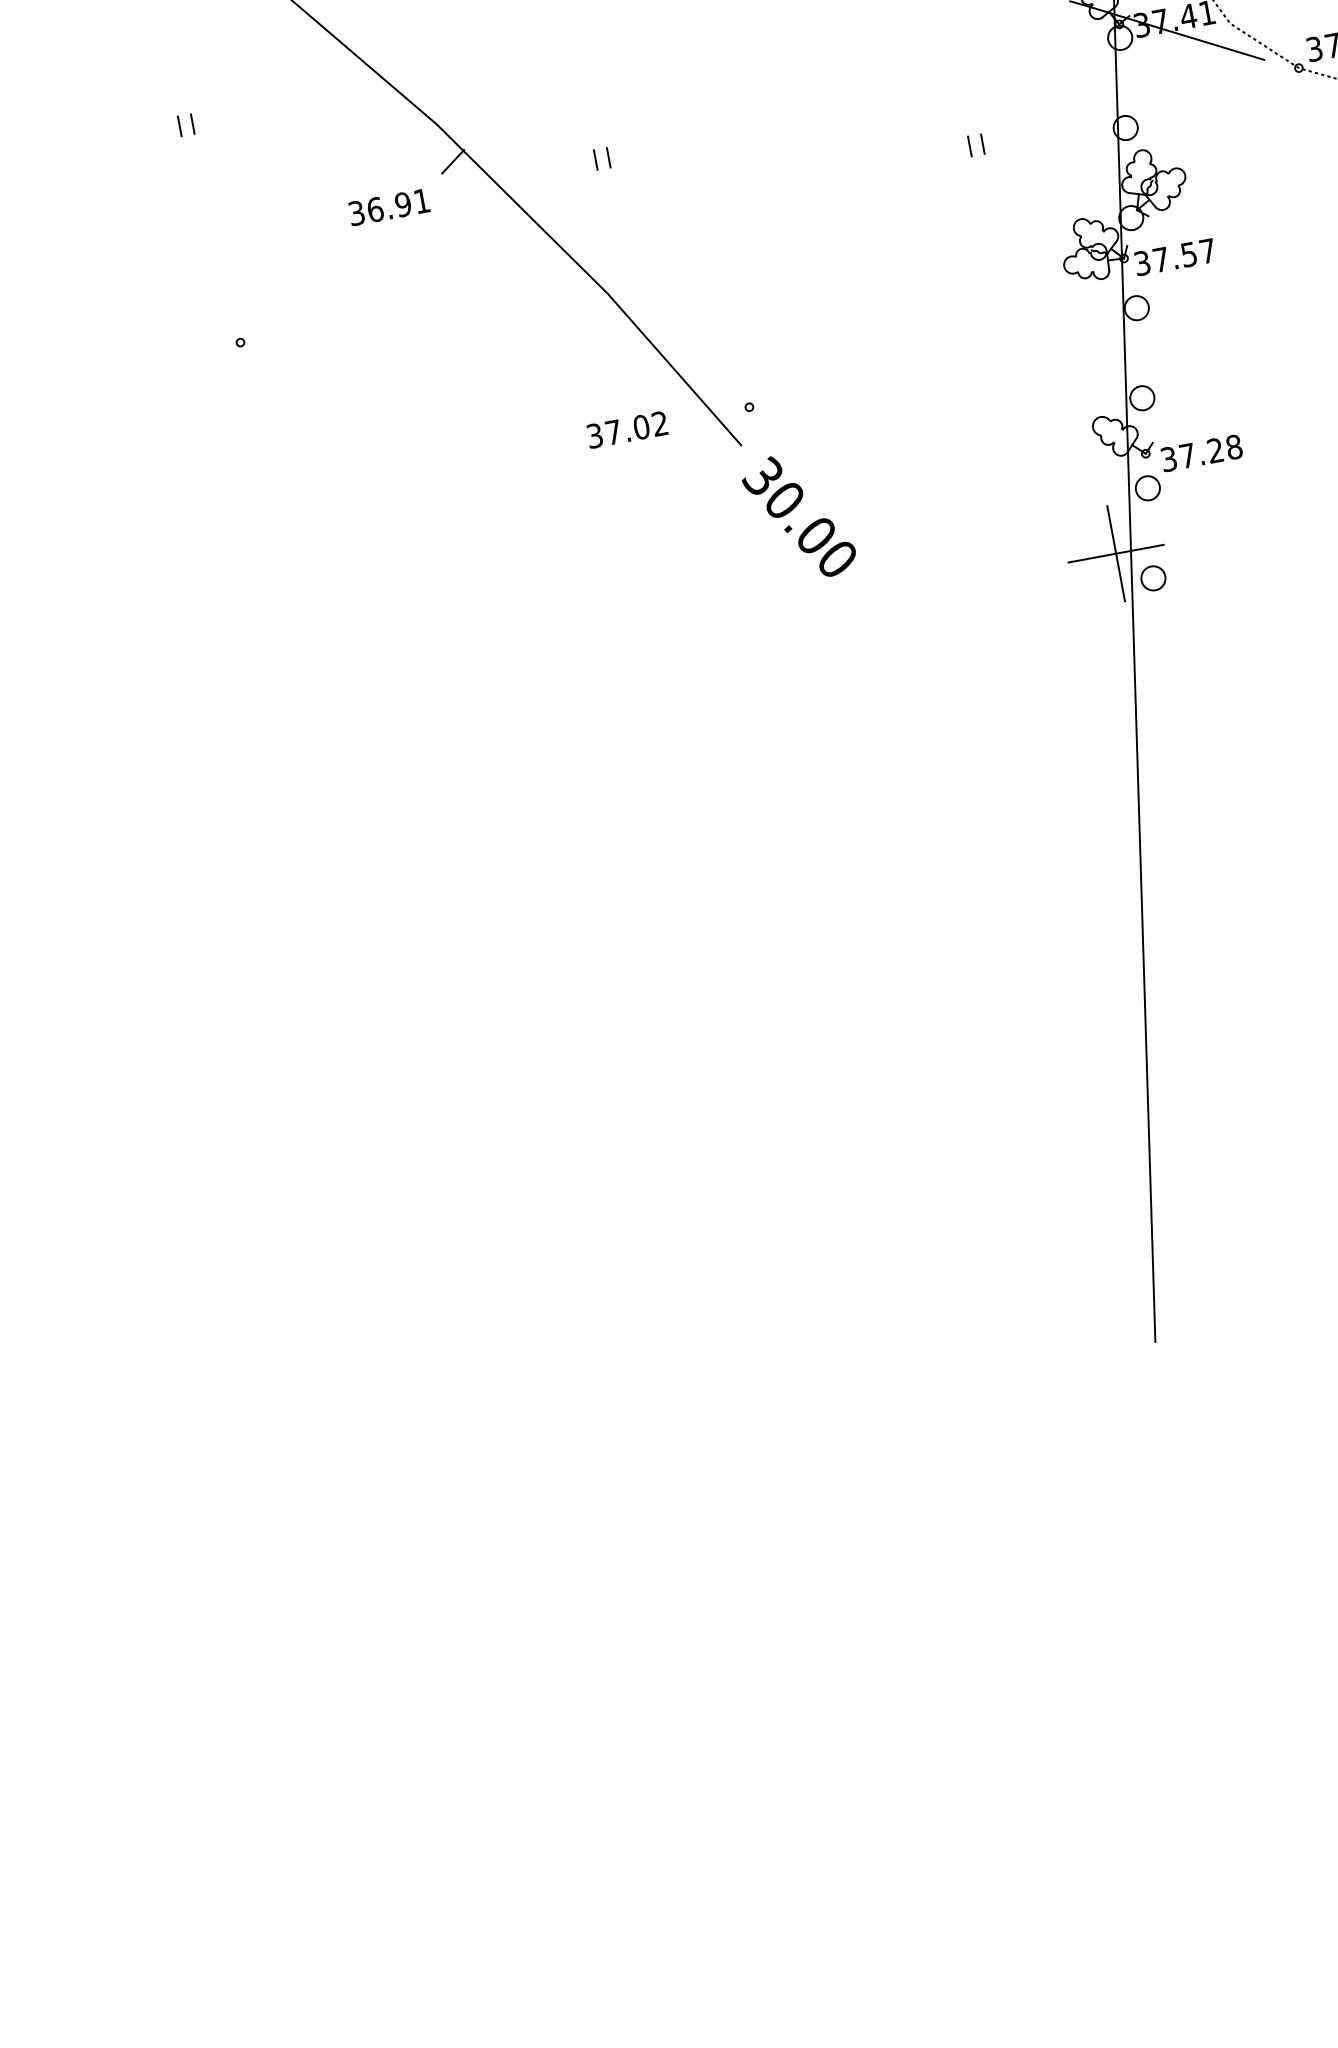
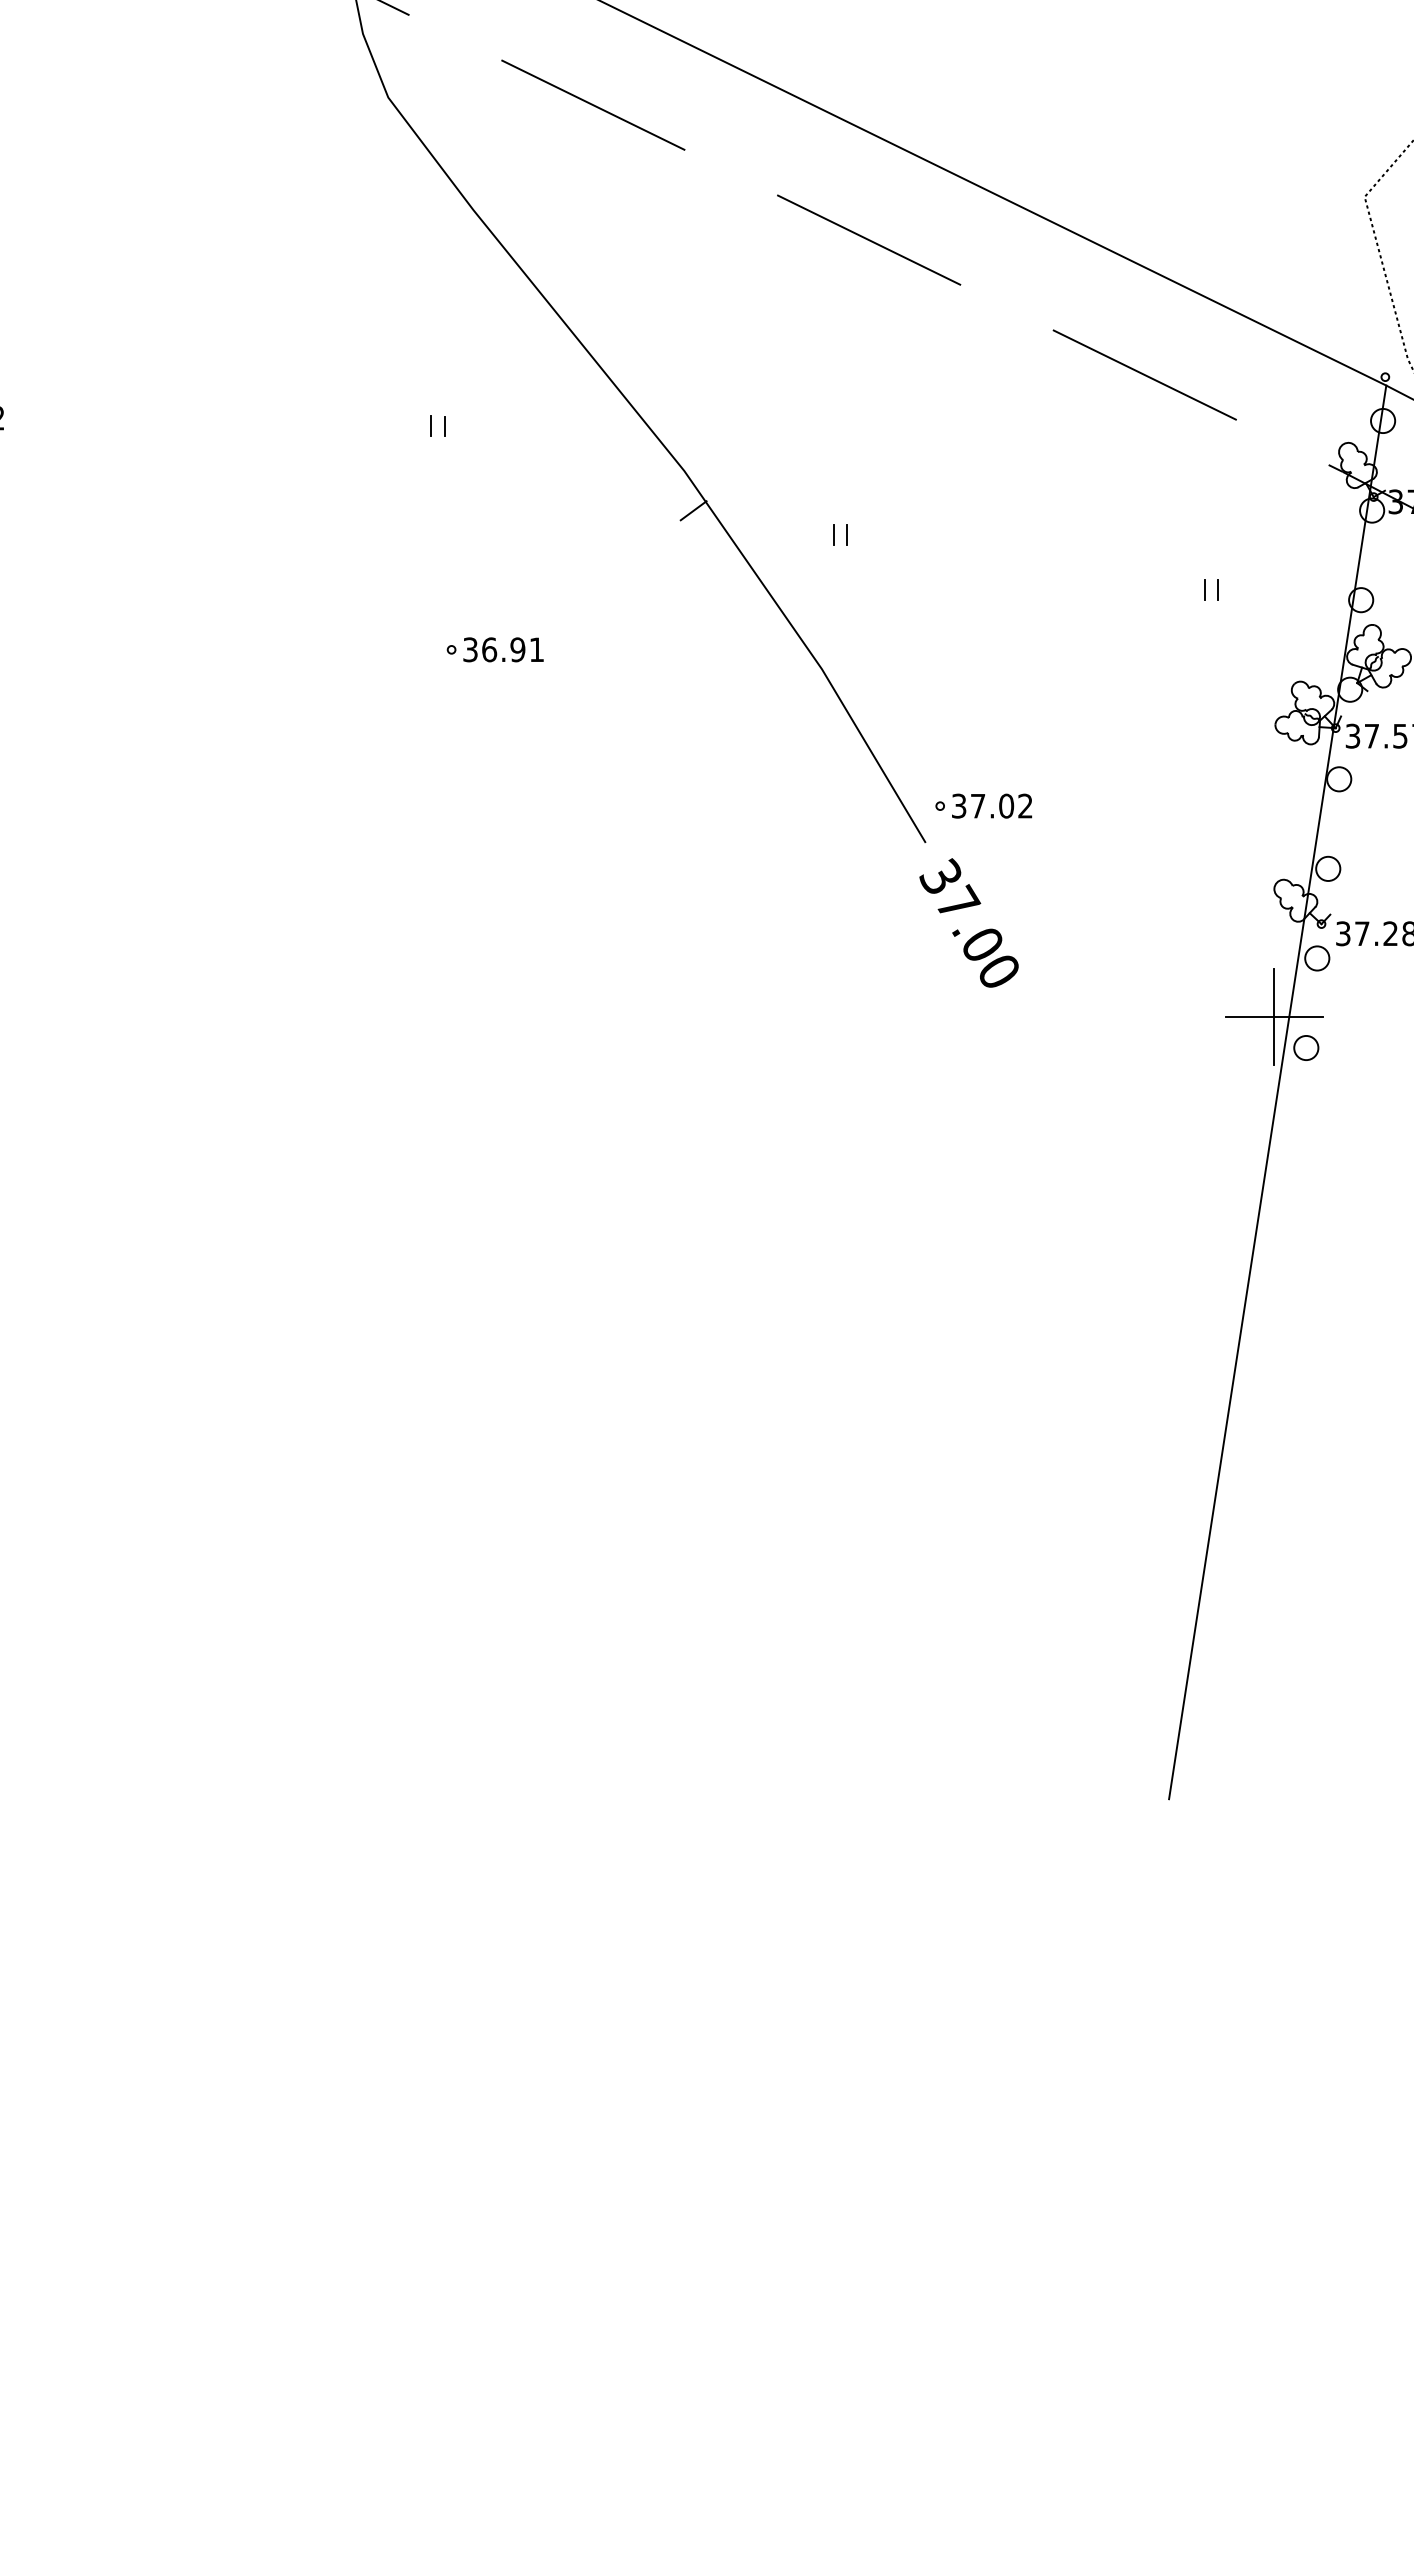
text: (389, 206) -> (503, 649), moved
text: (627, 429) -> (992, 805), moved
text: (785, 498) -> (959, 902), 30.00 -> 37.00

